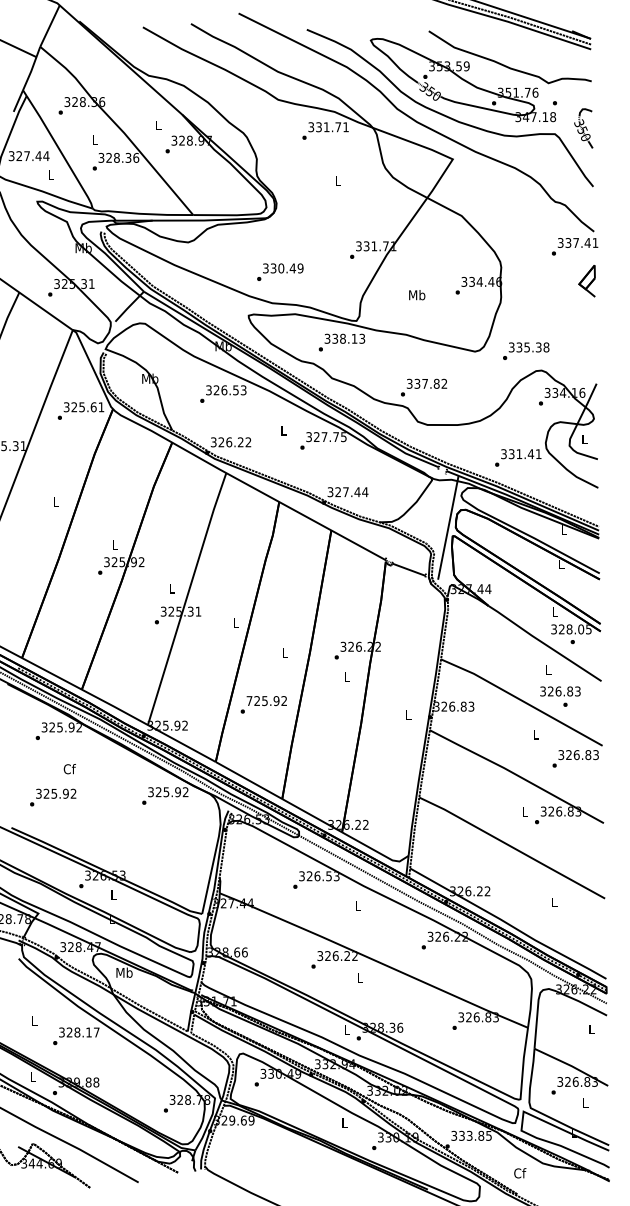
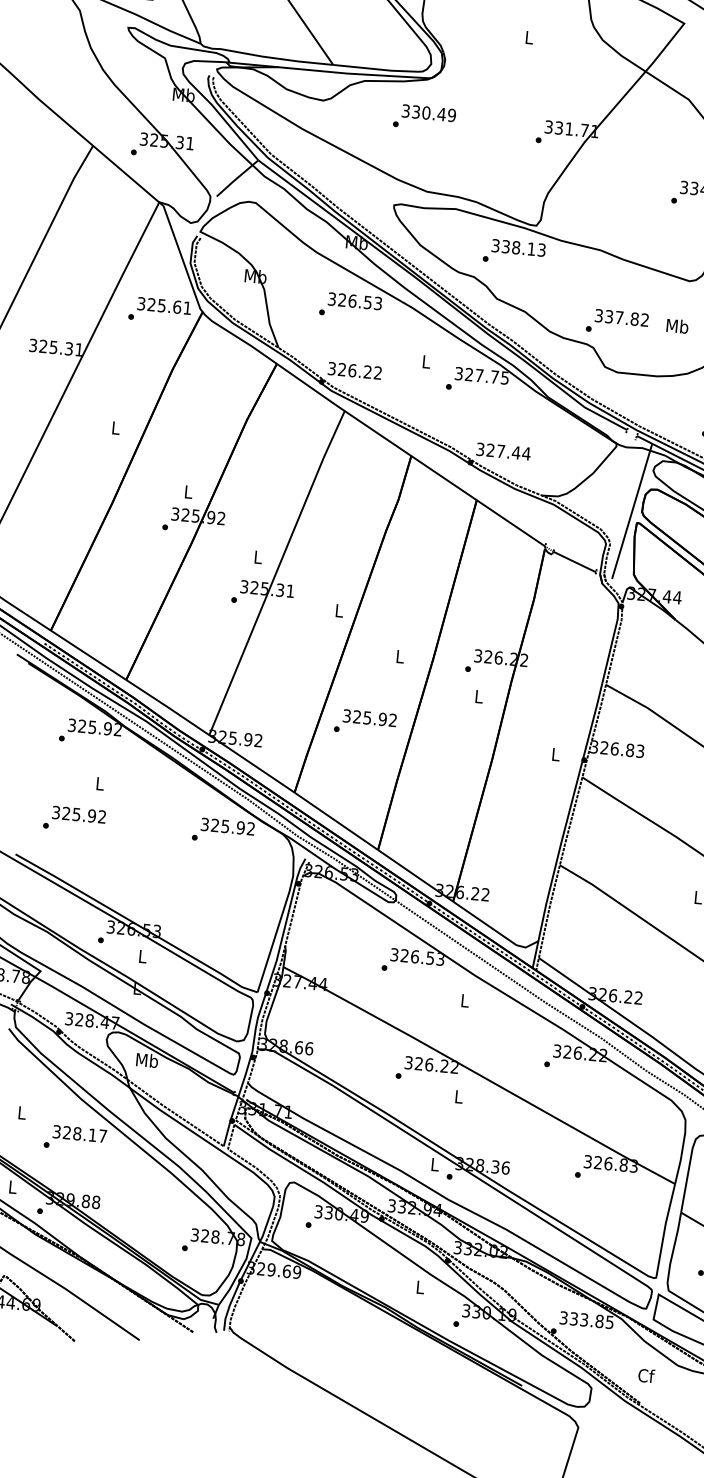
text: (280, 271) -> (424, 116), moved
text: (417, 295) -> (677, 326), moved
text: (249, 701) -> (346, 716), 725.92 -> 325.92
text: (69, 769) -> (99, 784), Cf -> L

